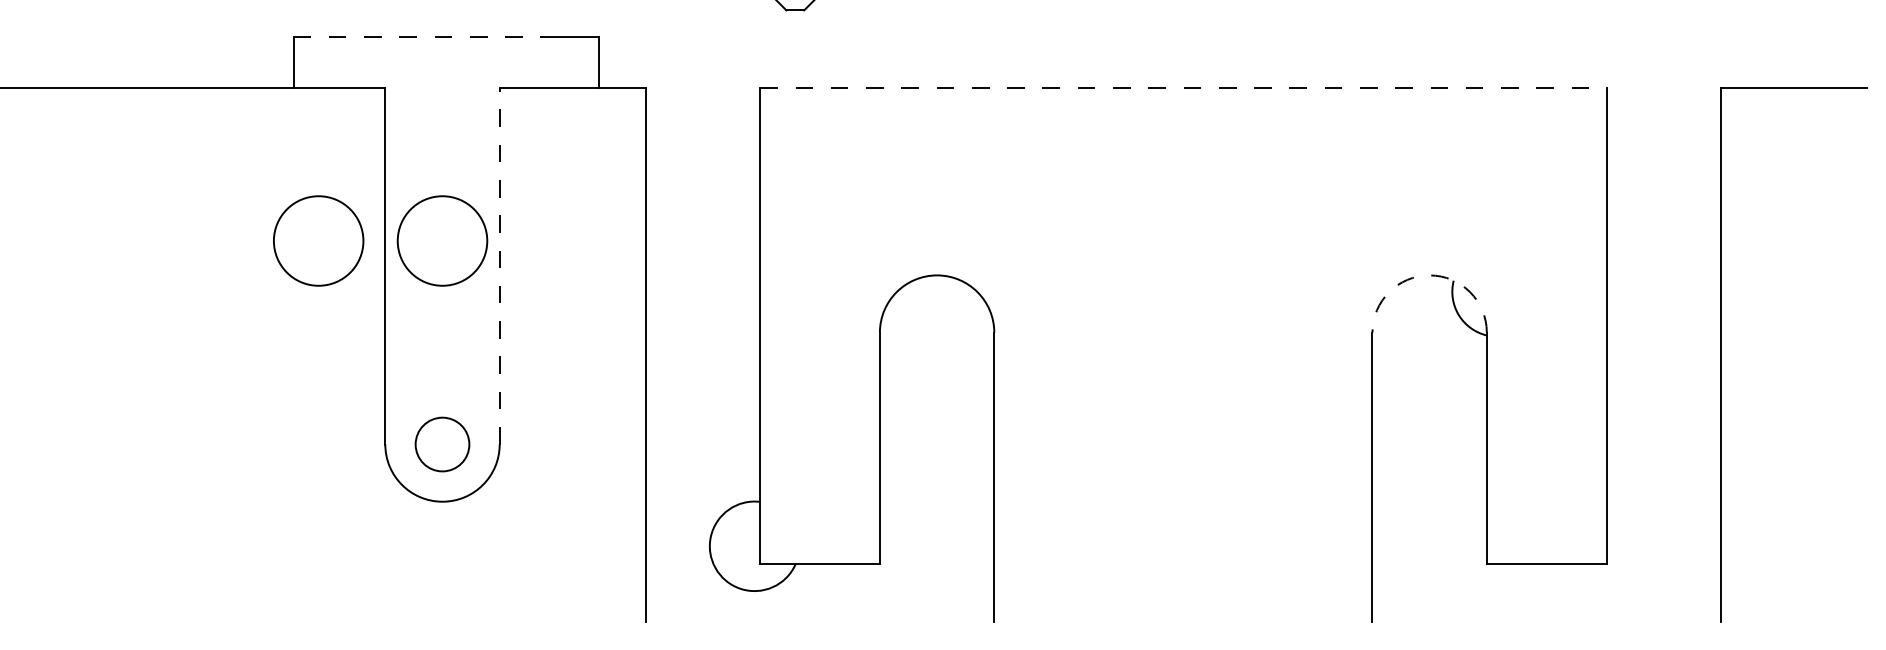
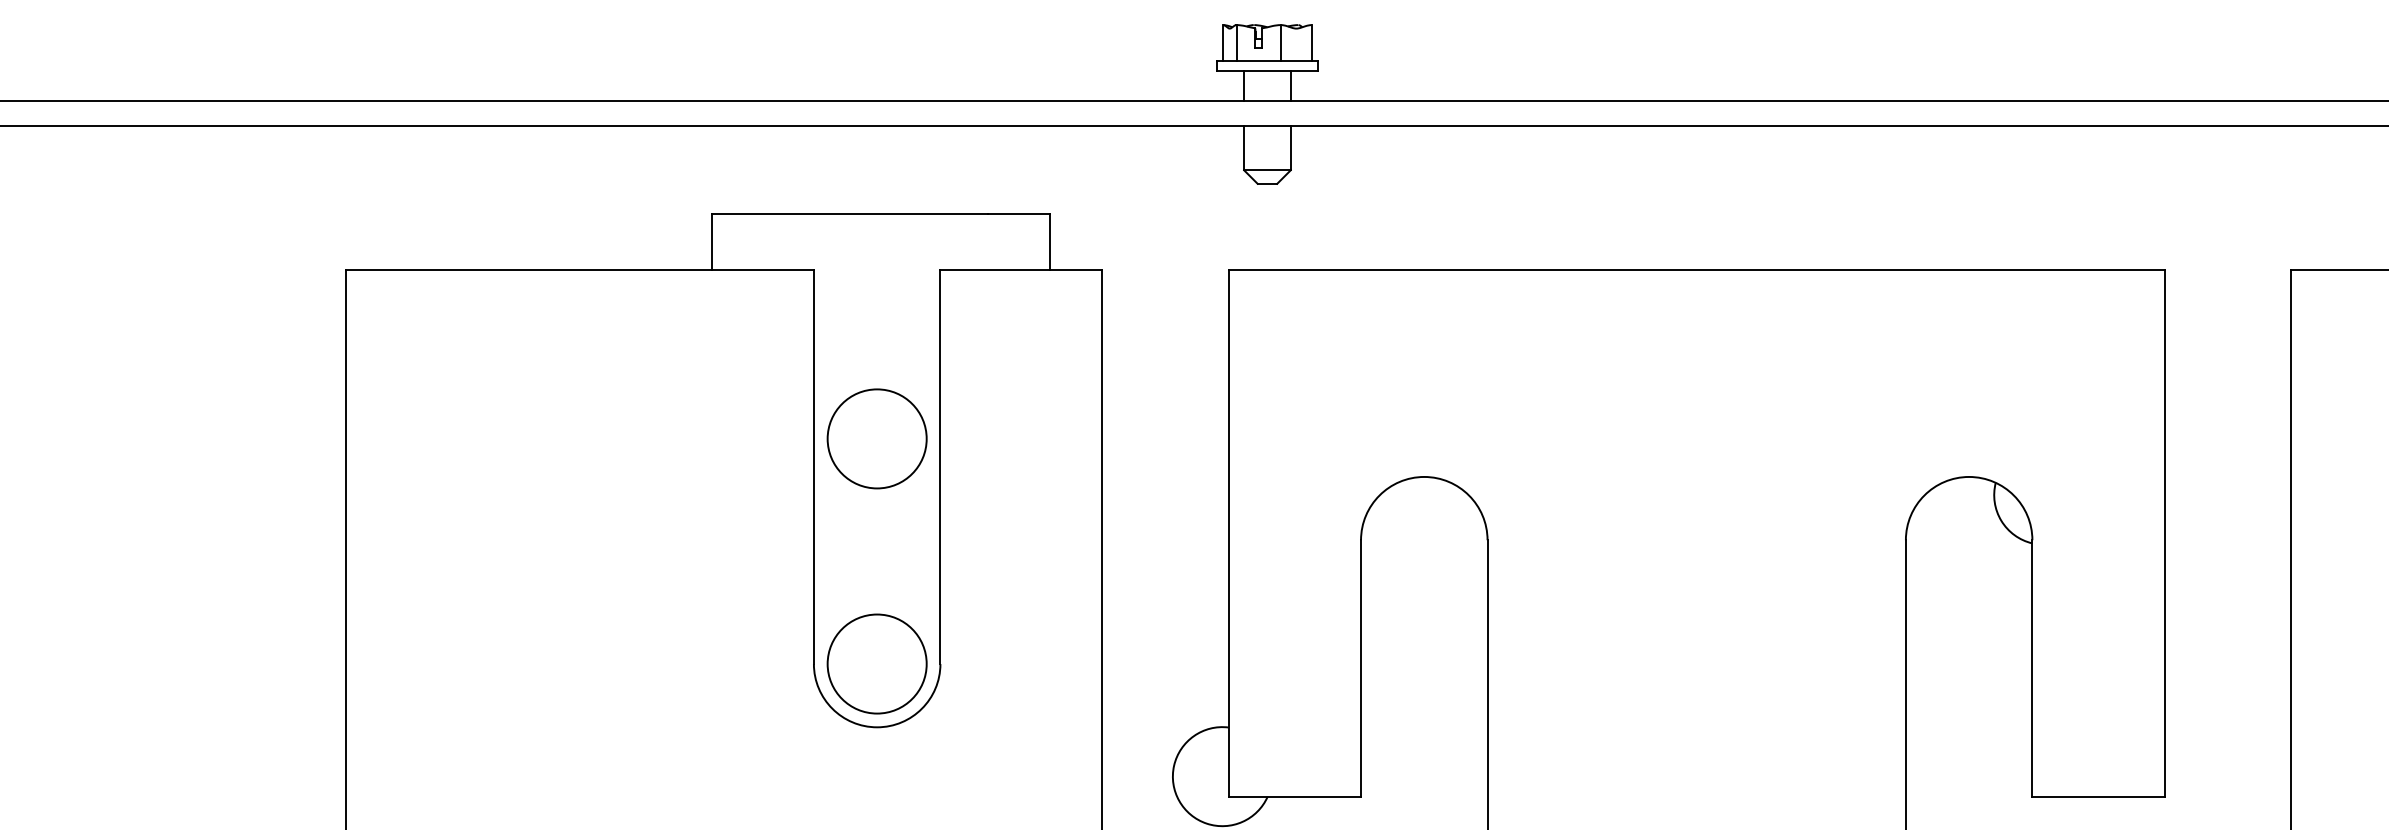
line: (418, 37) -> (850, 213), dashed -> solid
line: (1184, 88) -> (1697, 270), dashed -> solid
circle: (318, 240) -> (739, 438), removed
line: (499, 266) -> (940, 467), dashed -> solid
arc: (1429, 274) -> (1969, 476), dashed -> solid
circle: (441, 444) -> (876, 663), size x1.67

